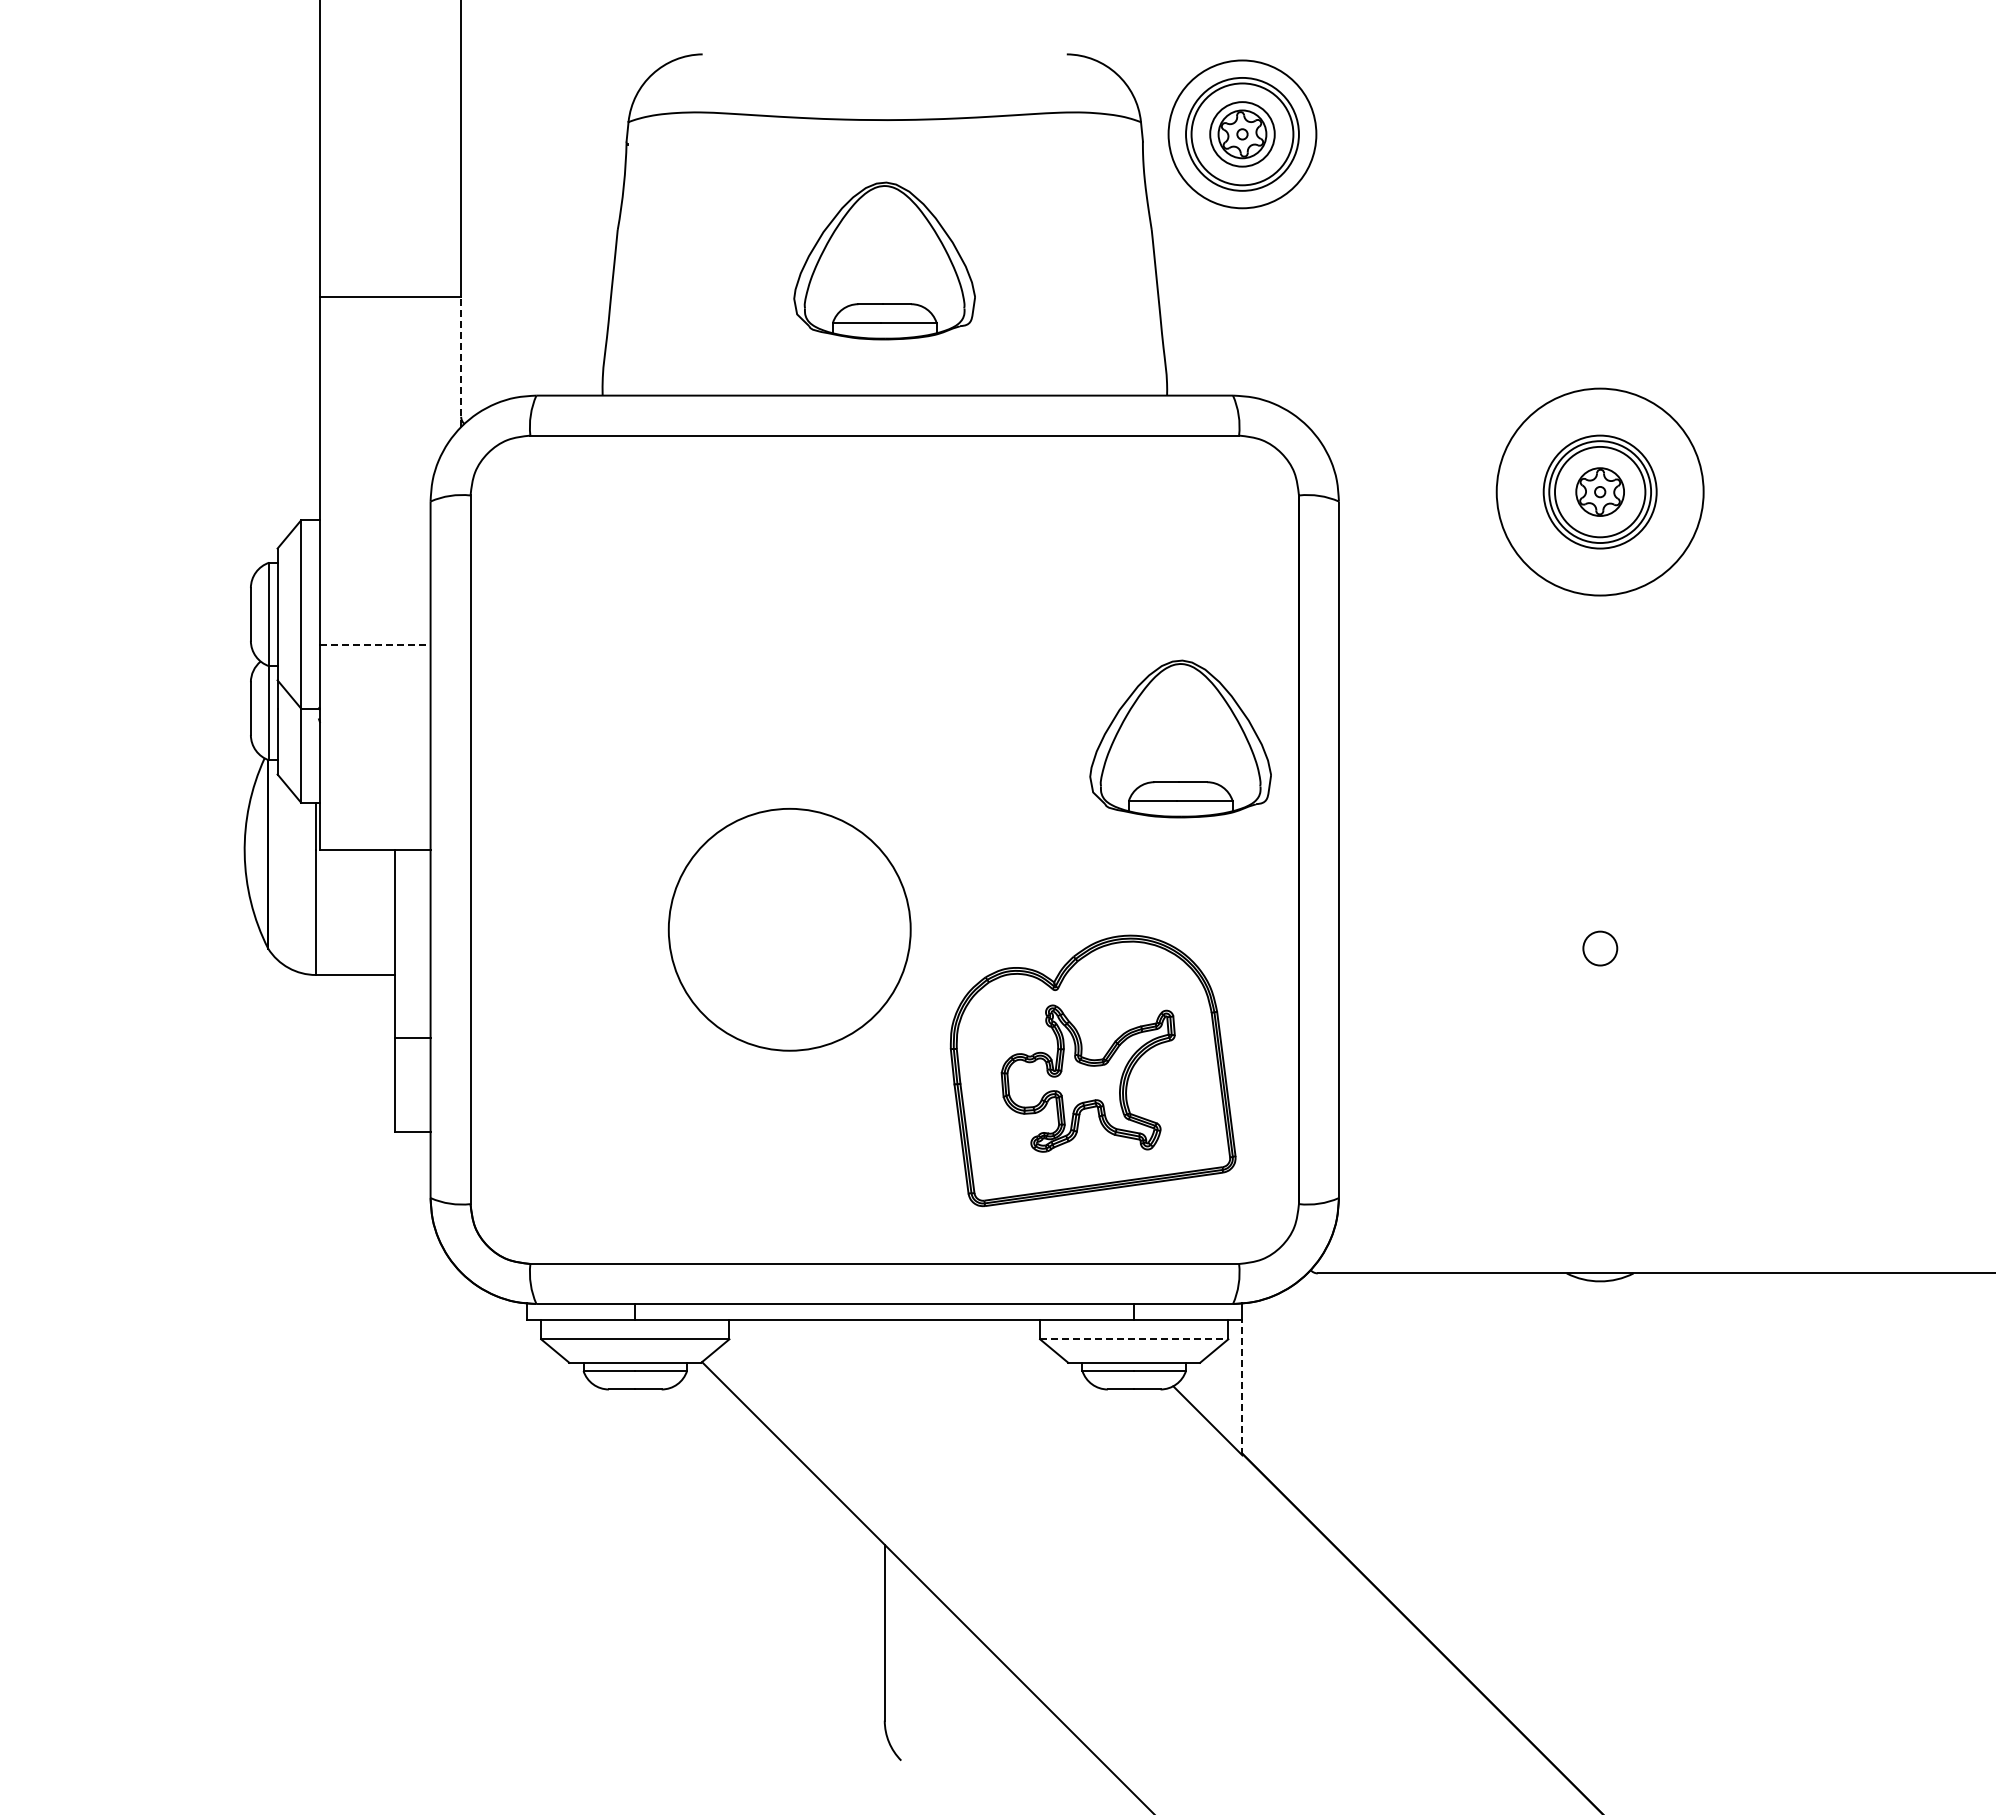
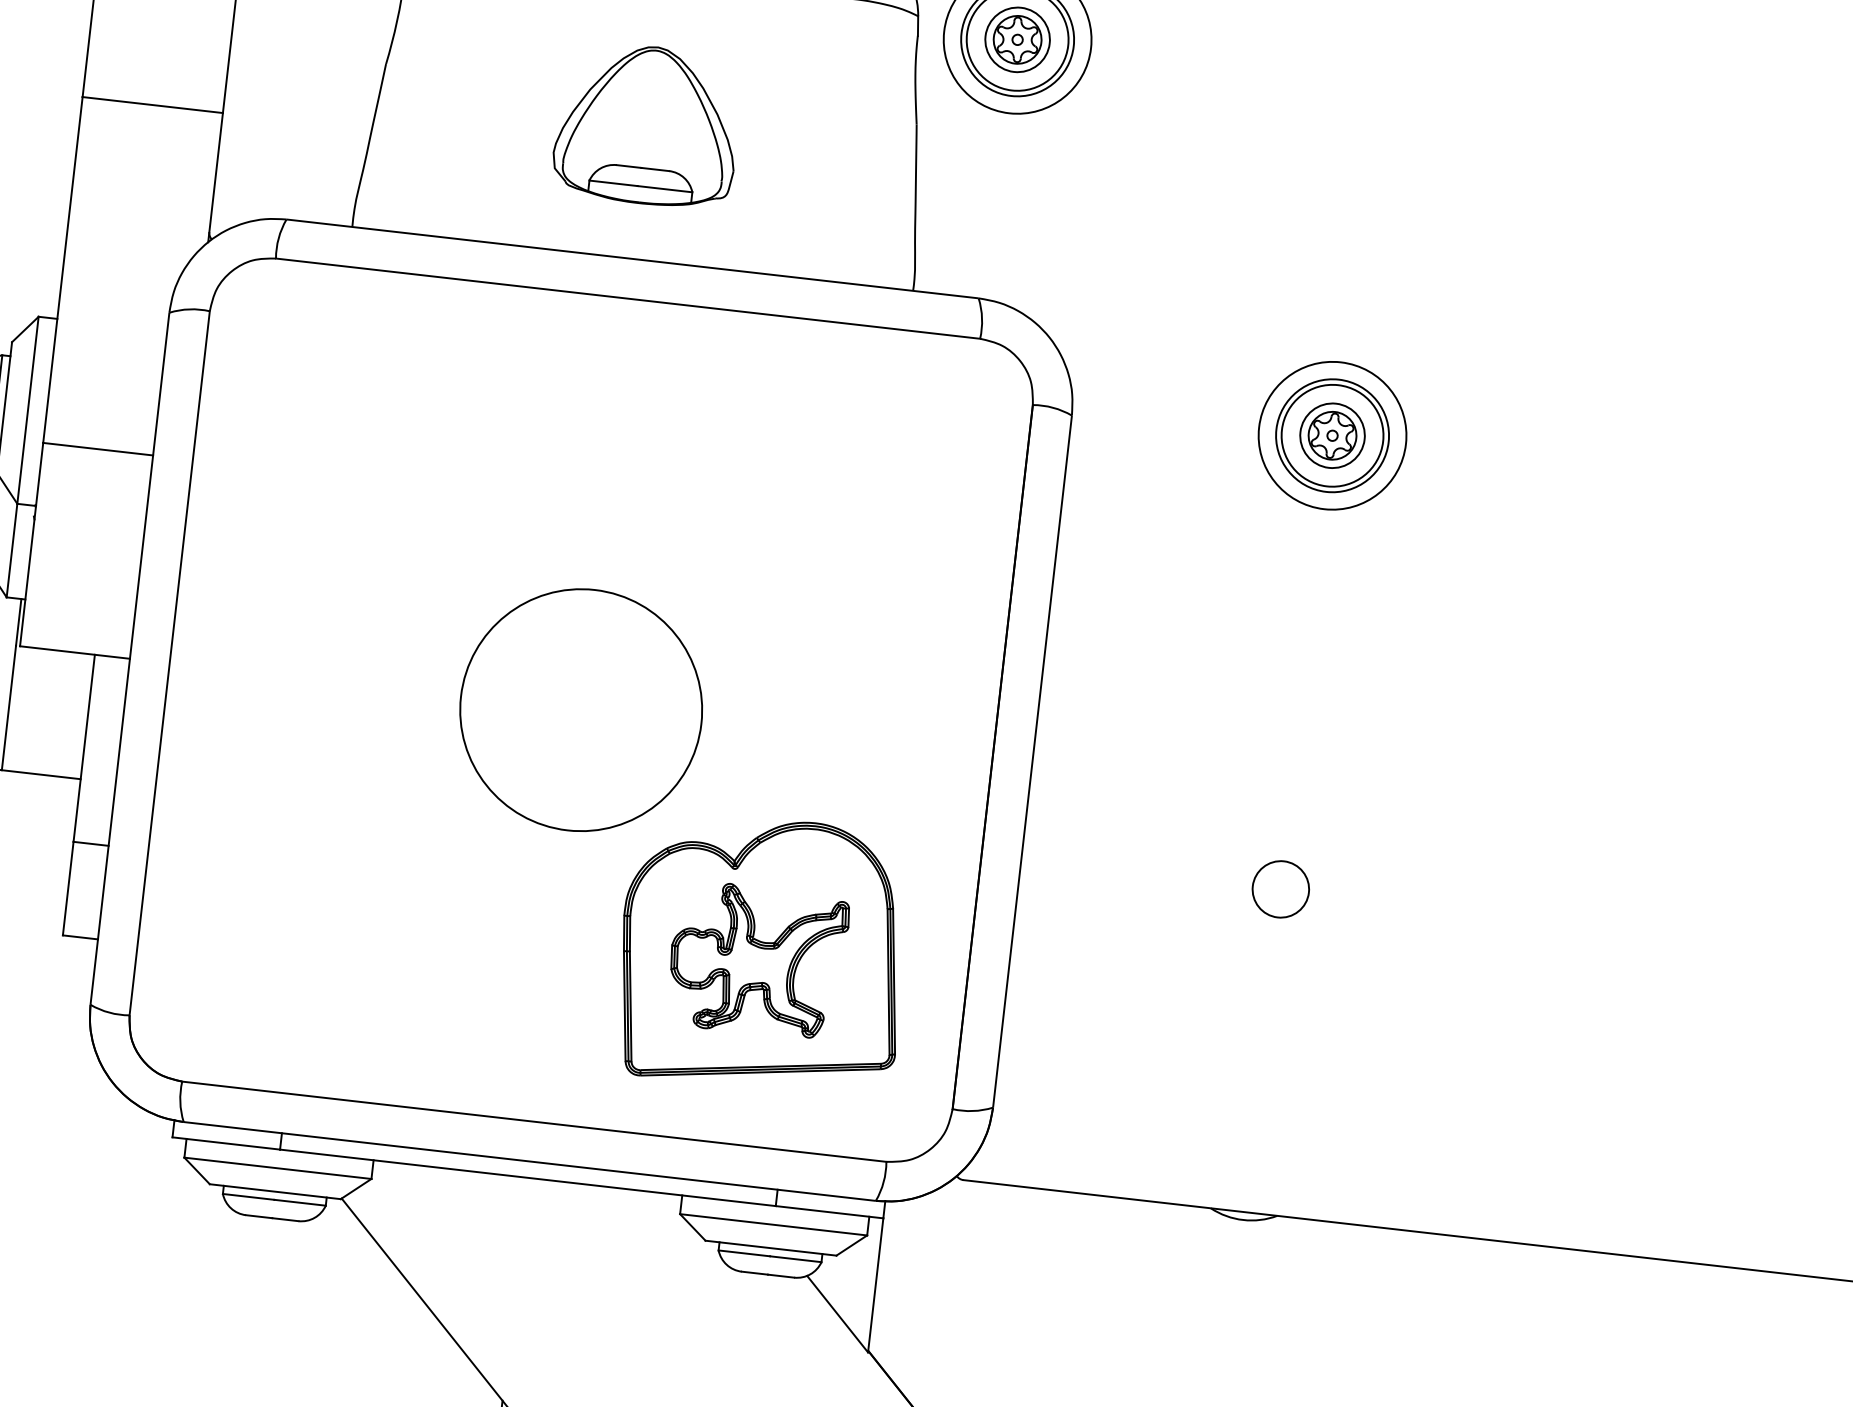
line: (461, 361) -> (215, 177), dashed -> solid
circle: (1599, 491) -> (1331, 435), size x0.71
circle: (1600, 492) -> (1332, 436), size x0.71
line: (375, 645) -> (98, 449), dashed -> solid
part: (1180, 738) -> (887, 633), removed
circle: (789, 929) -> (580, 709), moved
circle: (1600, 948) -> (1281, 889), size x1.67
line: (1134, 1339) -> (773, 1225), dashed -> solid
line: (1242, 1387) -> (875, 1284), dashed -> solid

